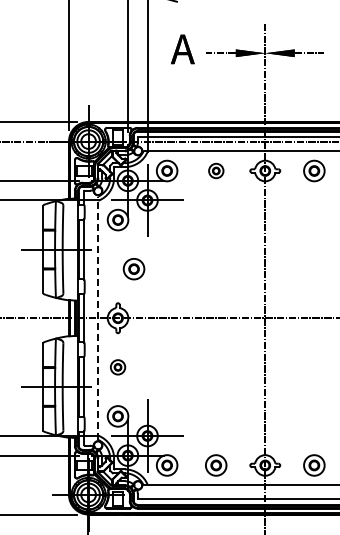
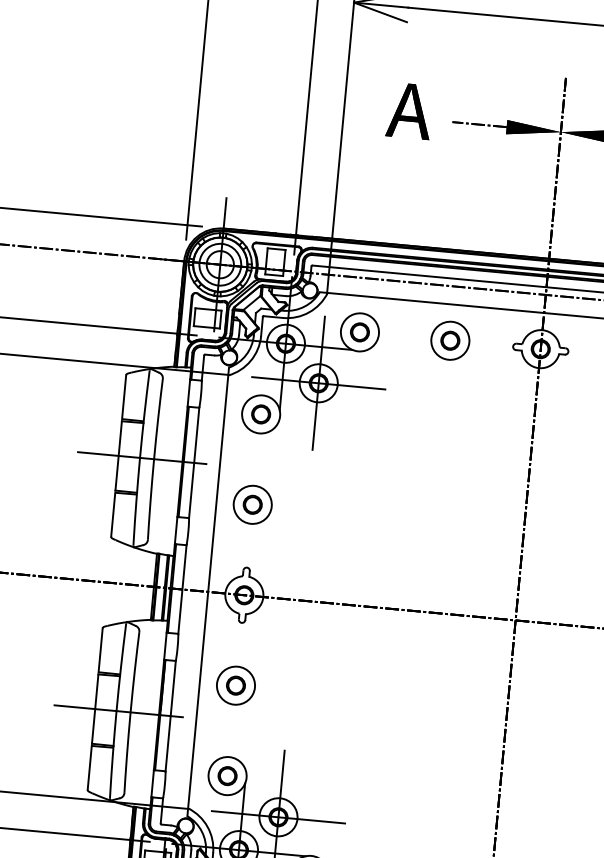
part: (216, 170) -> (451, 339), size x1.43
part: (133, 269) -> (251, 505), moved
line: (98, 318) -> (208, 592), dashed -> solid
part: (117, 367) -> (234, 685), size x1.43

